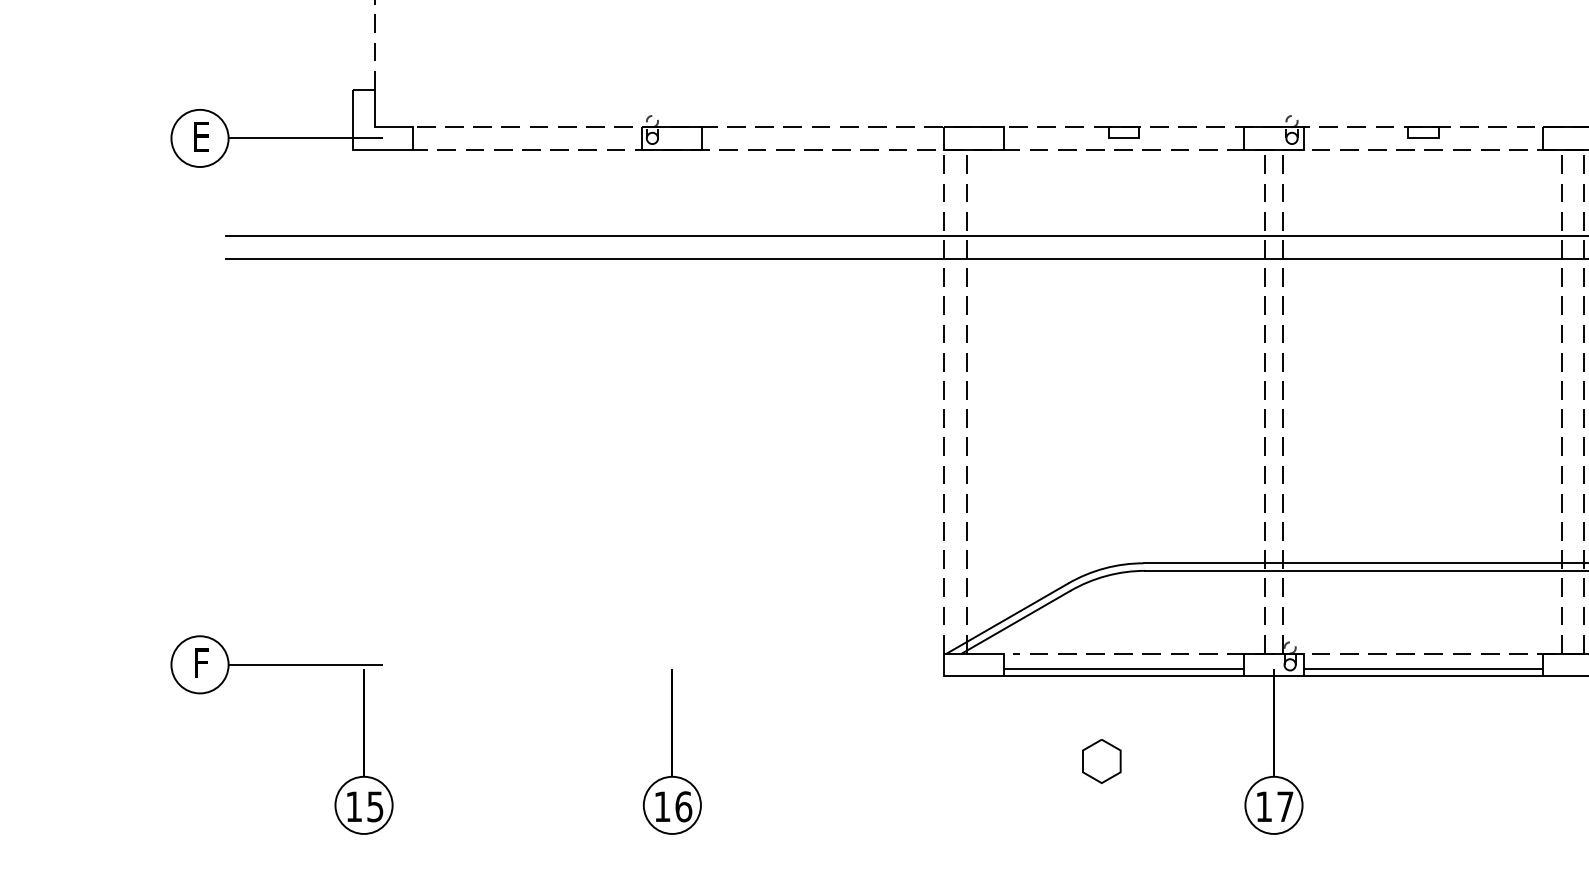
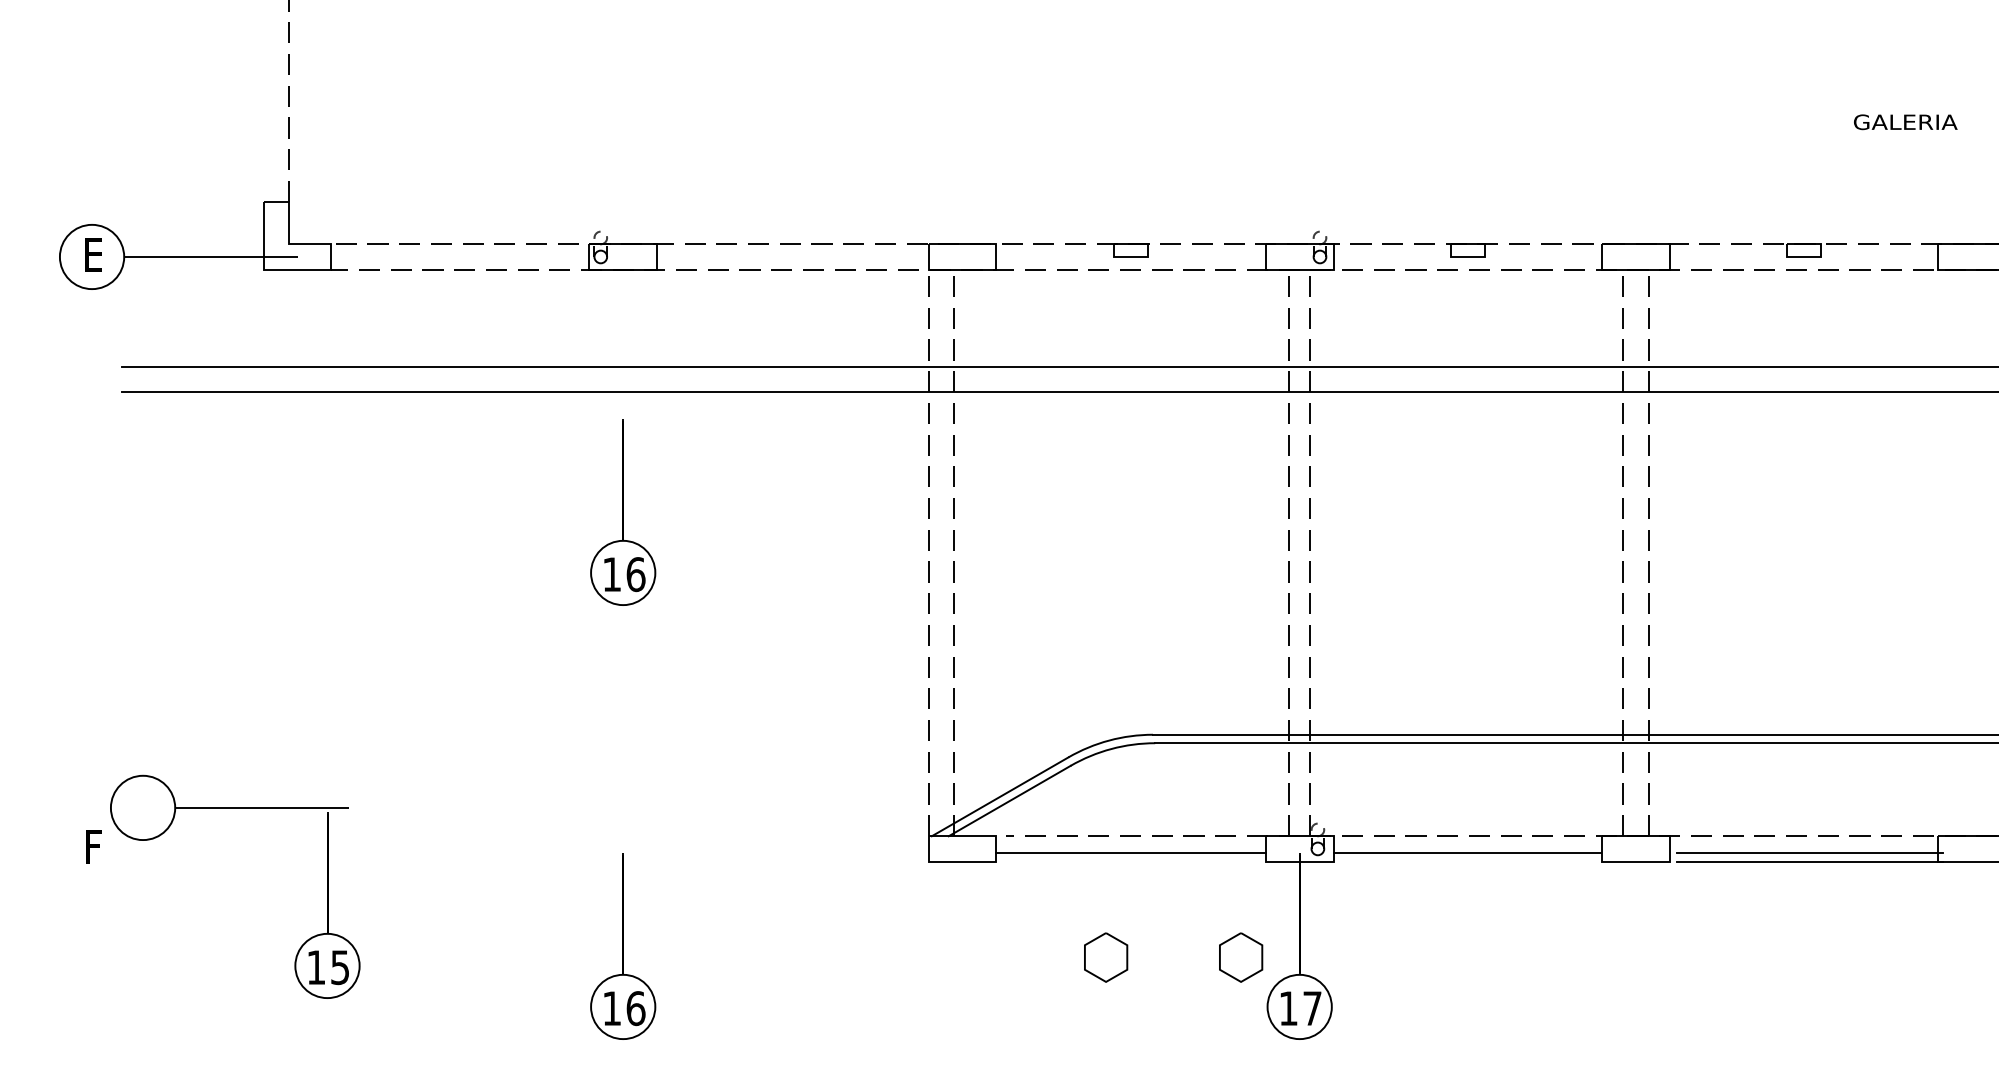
part: (672, 365) -> (623, 512), added
part: (282, 665) -> (235, 808), moved
line: (1124, 676) -> (1131, 861), removed
line: (1422, 676) -> (1466, 861), removed
part: (1222, 761) -> (1241, 957), added

